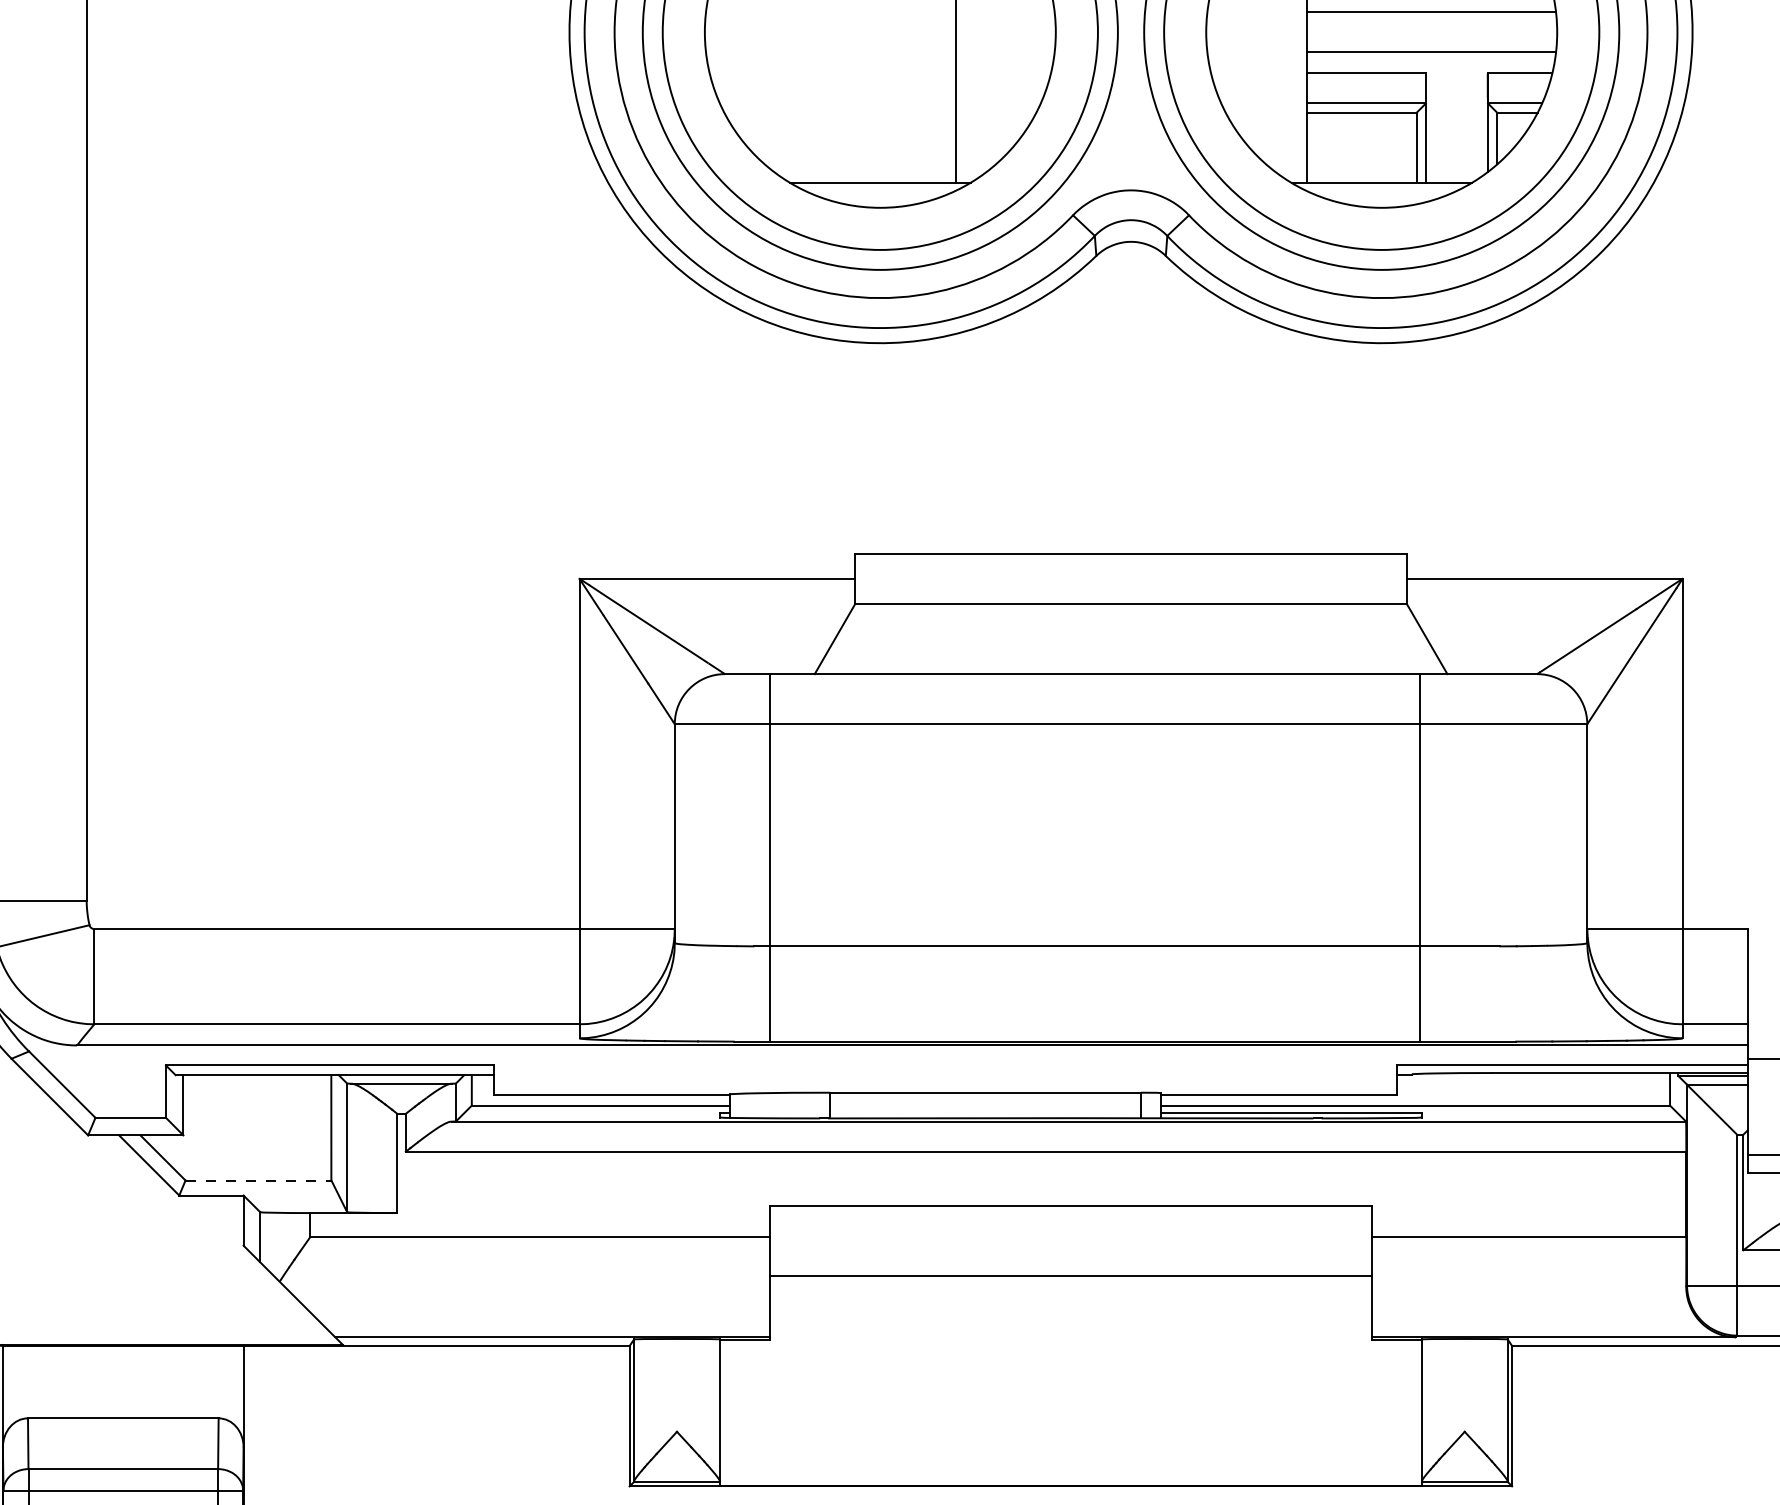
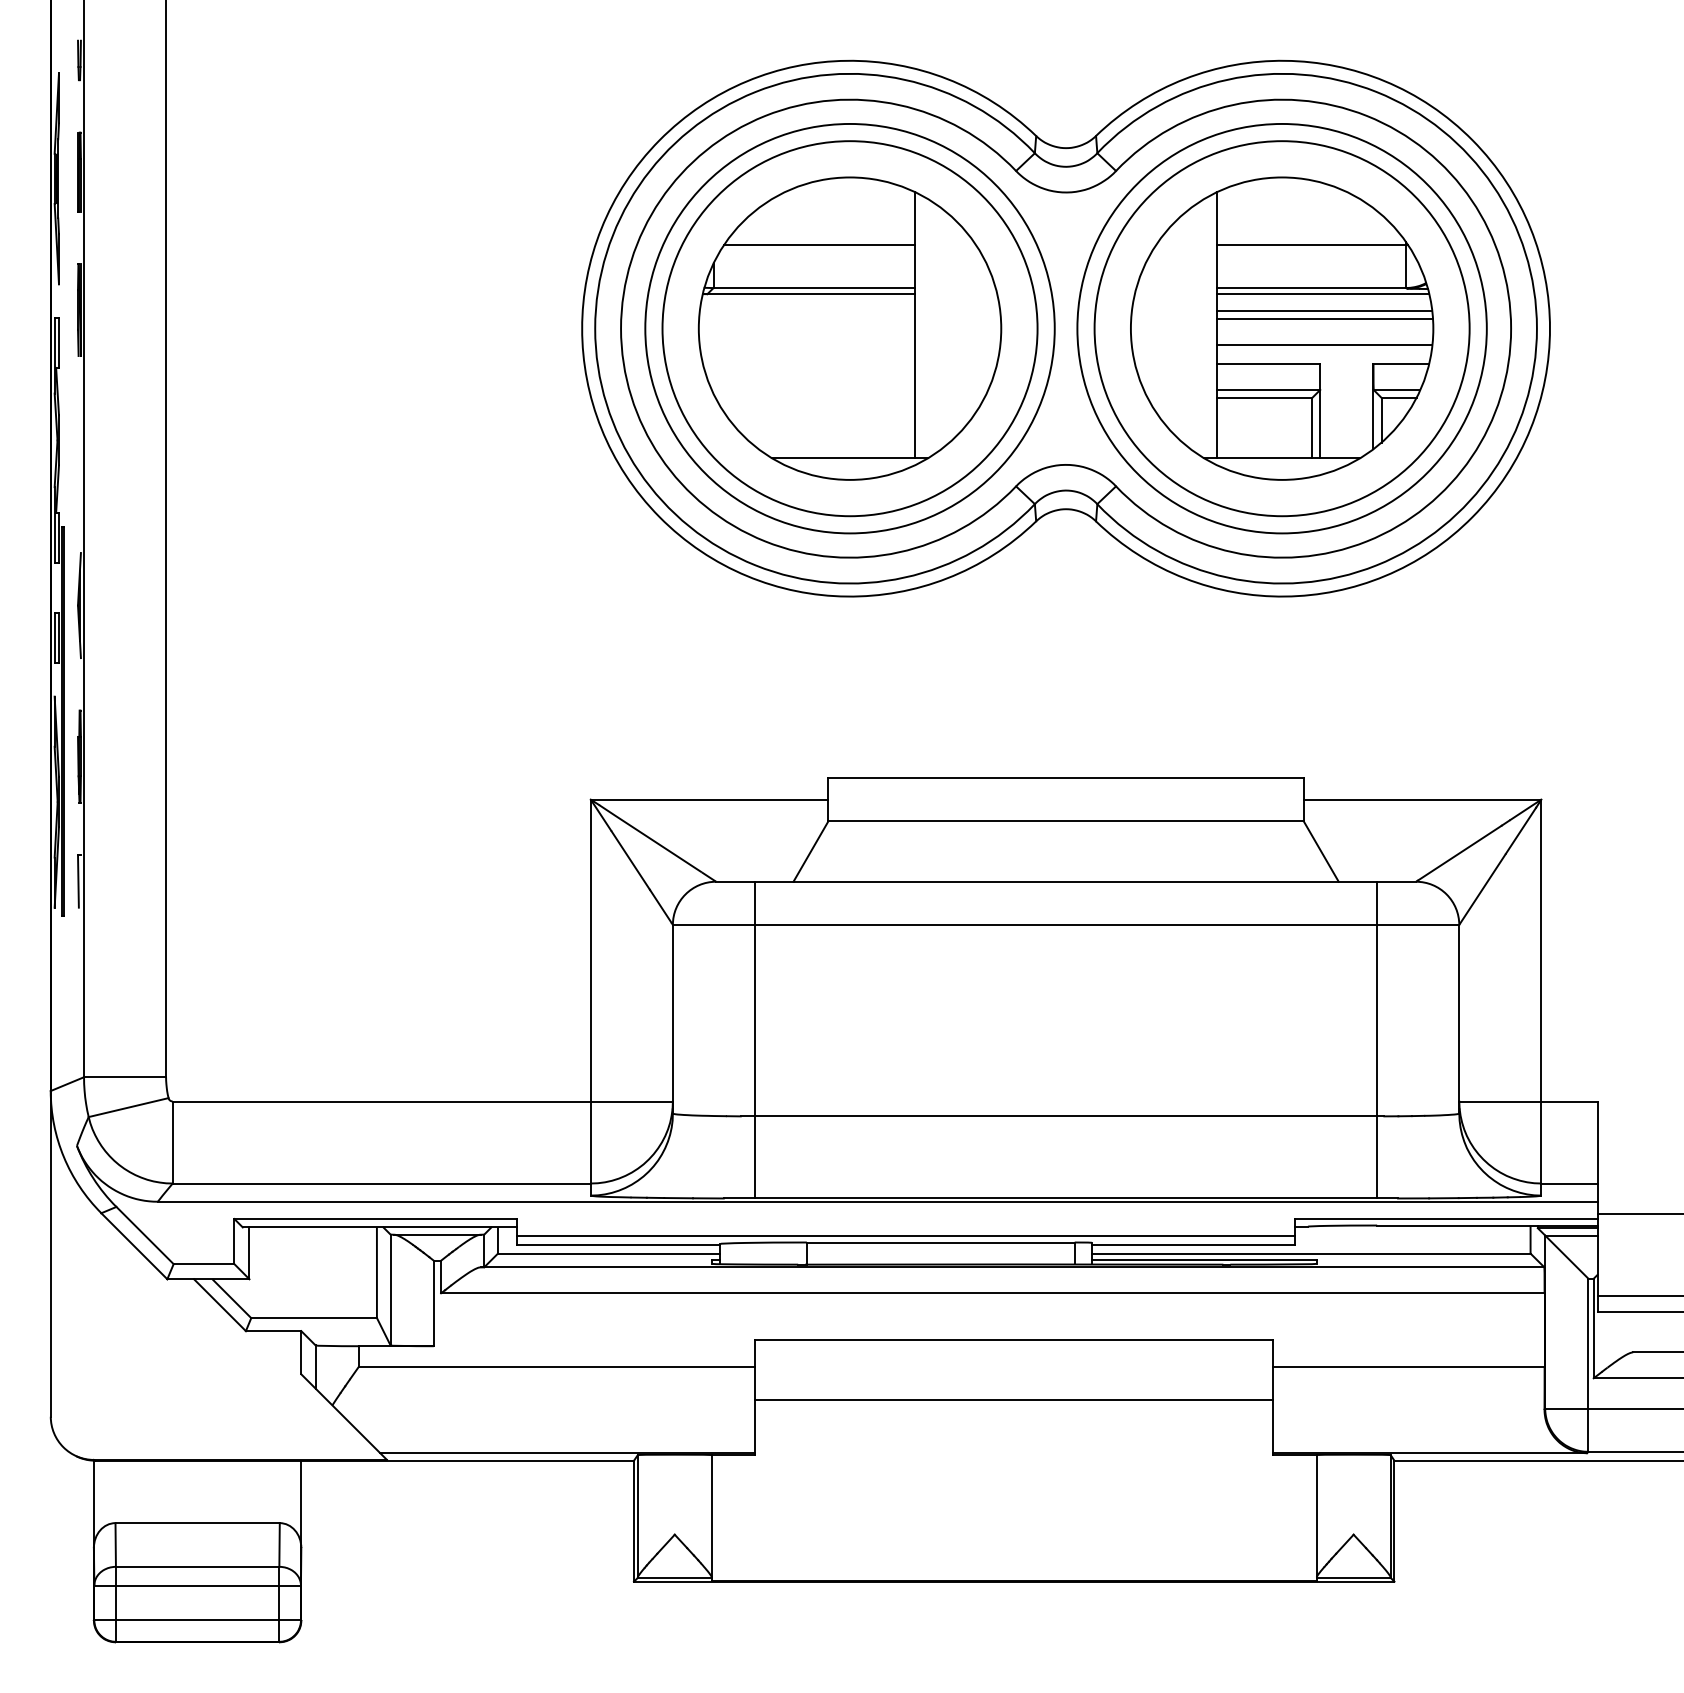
line: (1432, 21) -> (1325, 319), added
line: (1420, 857) -> (1377, 1039), moved
line: (945, 1085) -> (906, 1236), added
line: (258, 1180) -> (314, 1318), dashed -> solid

